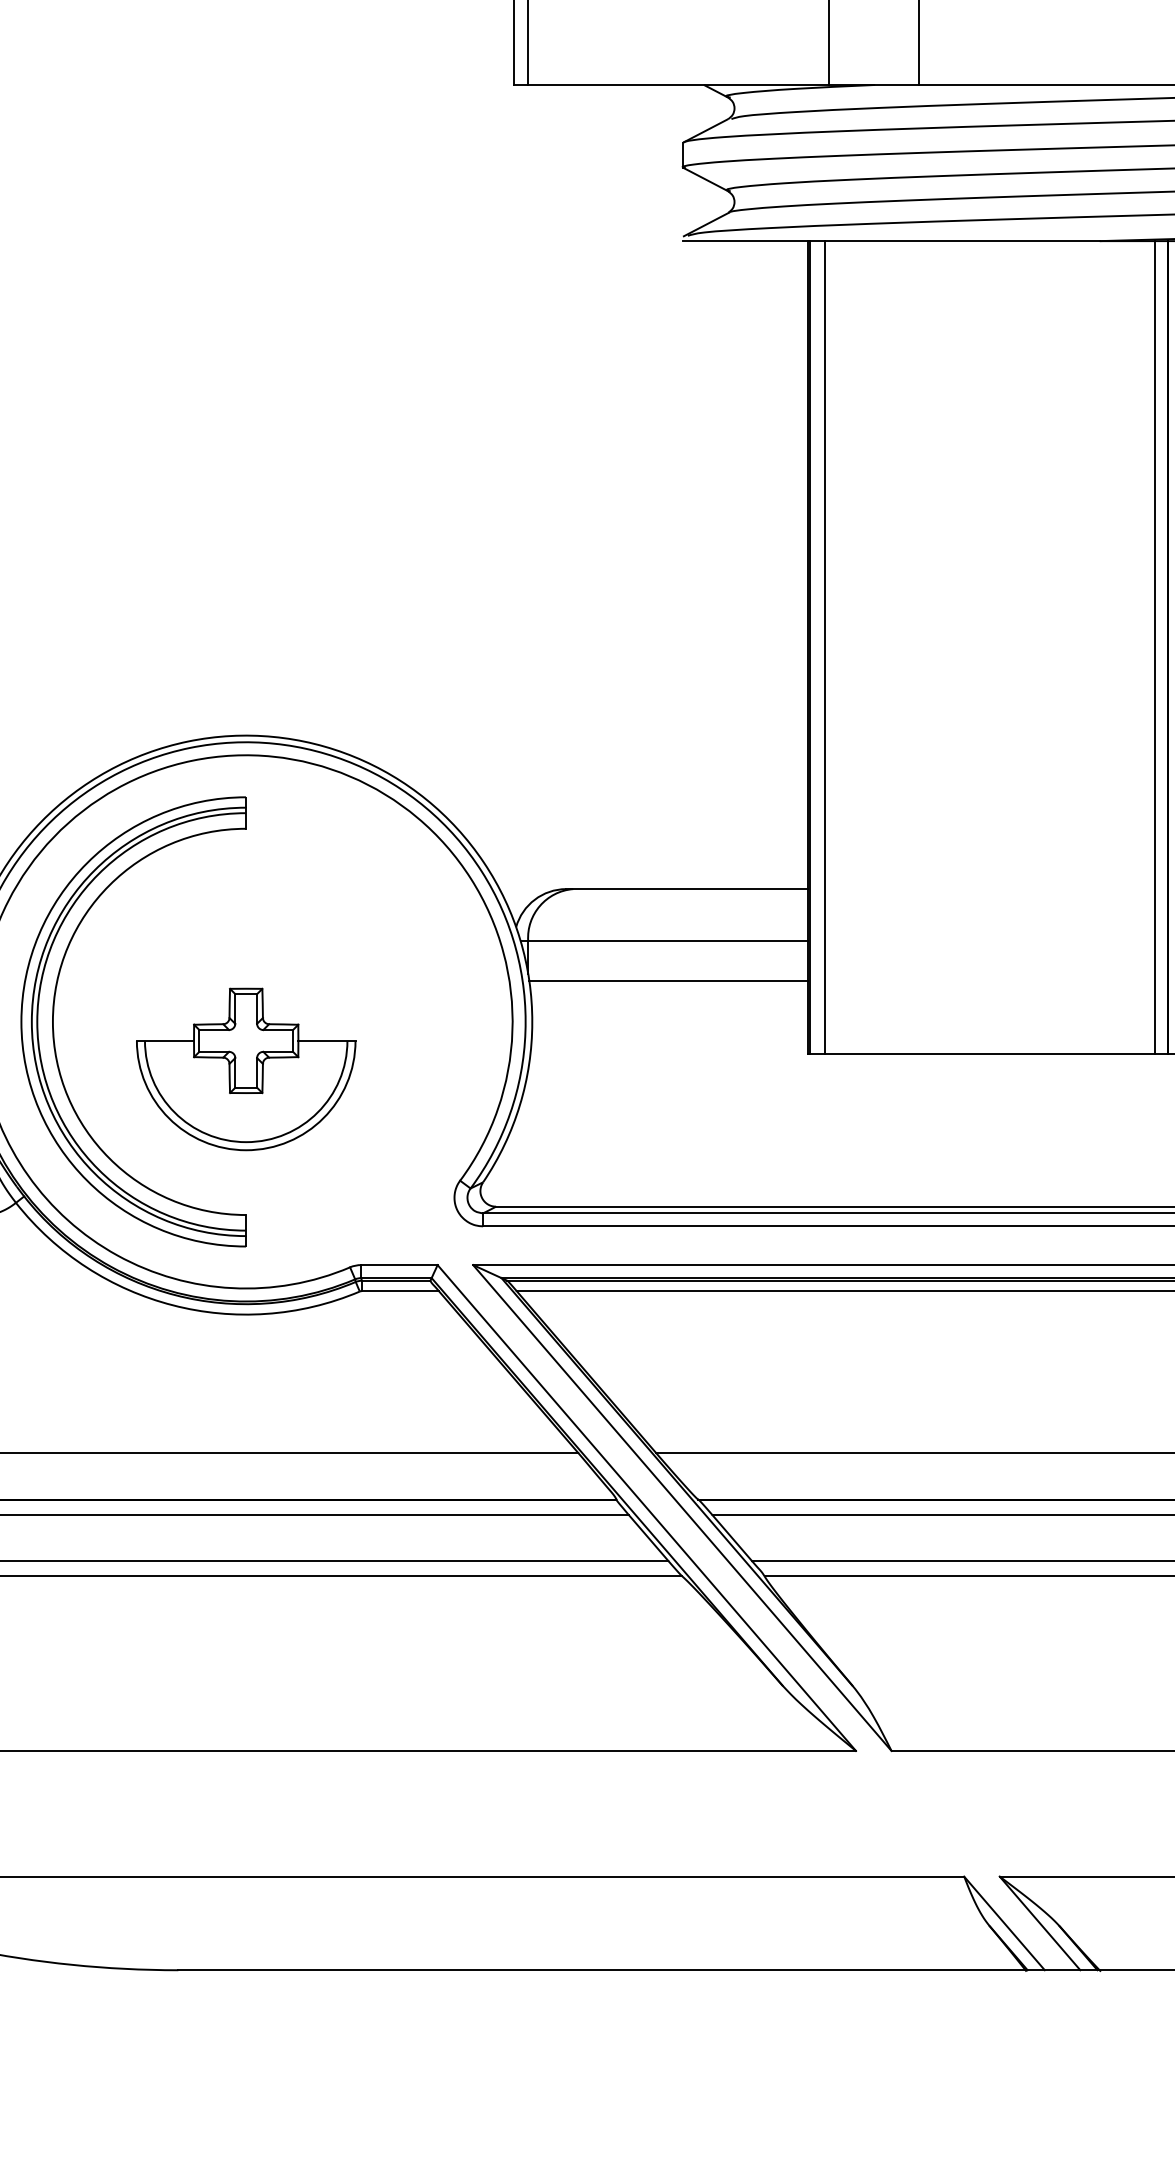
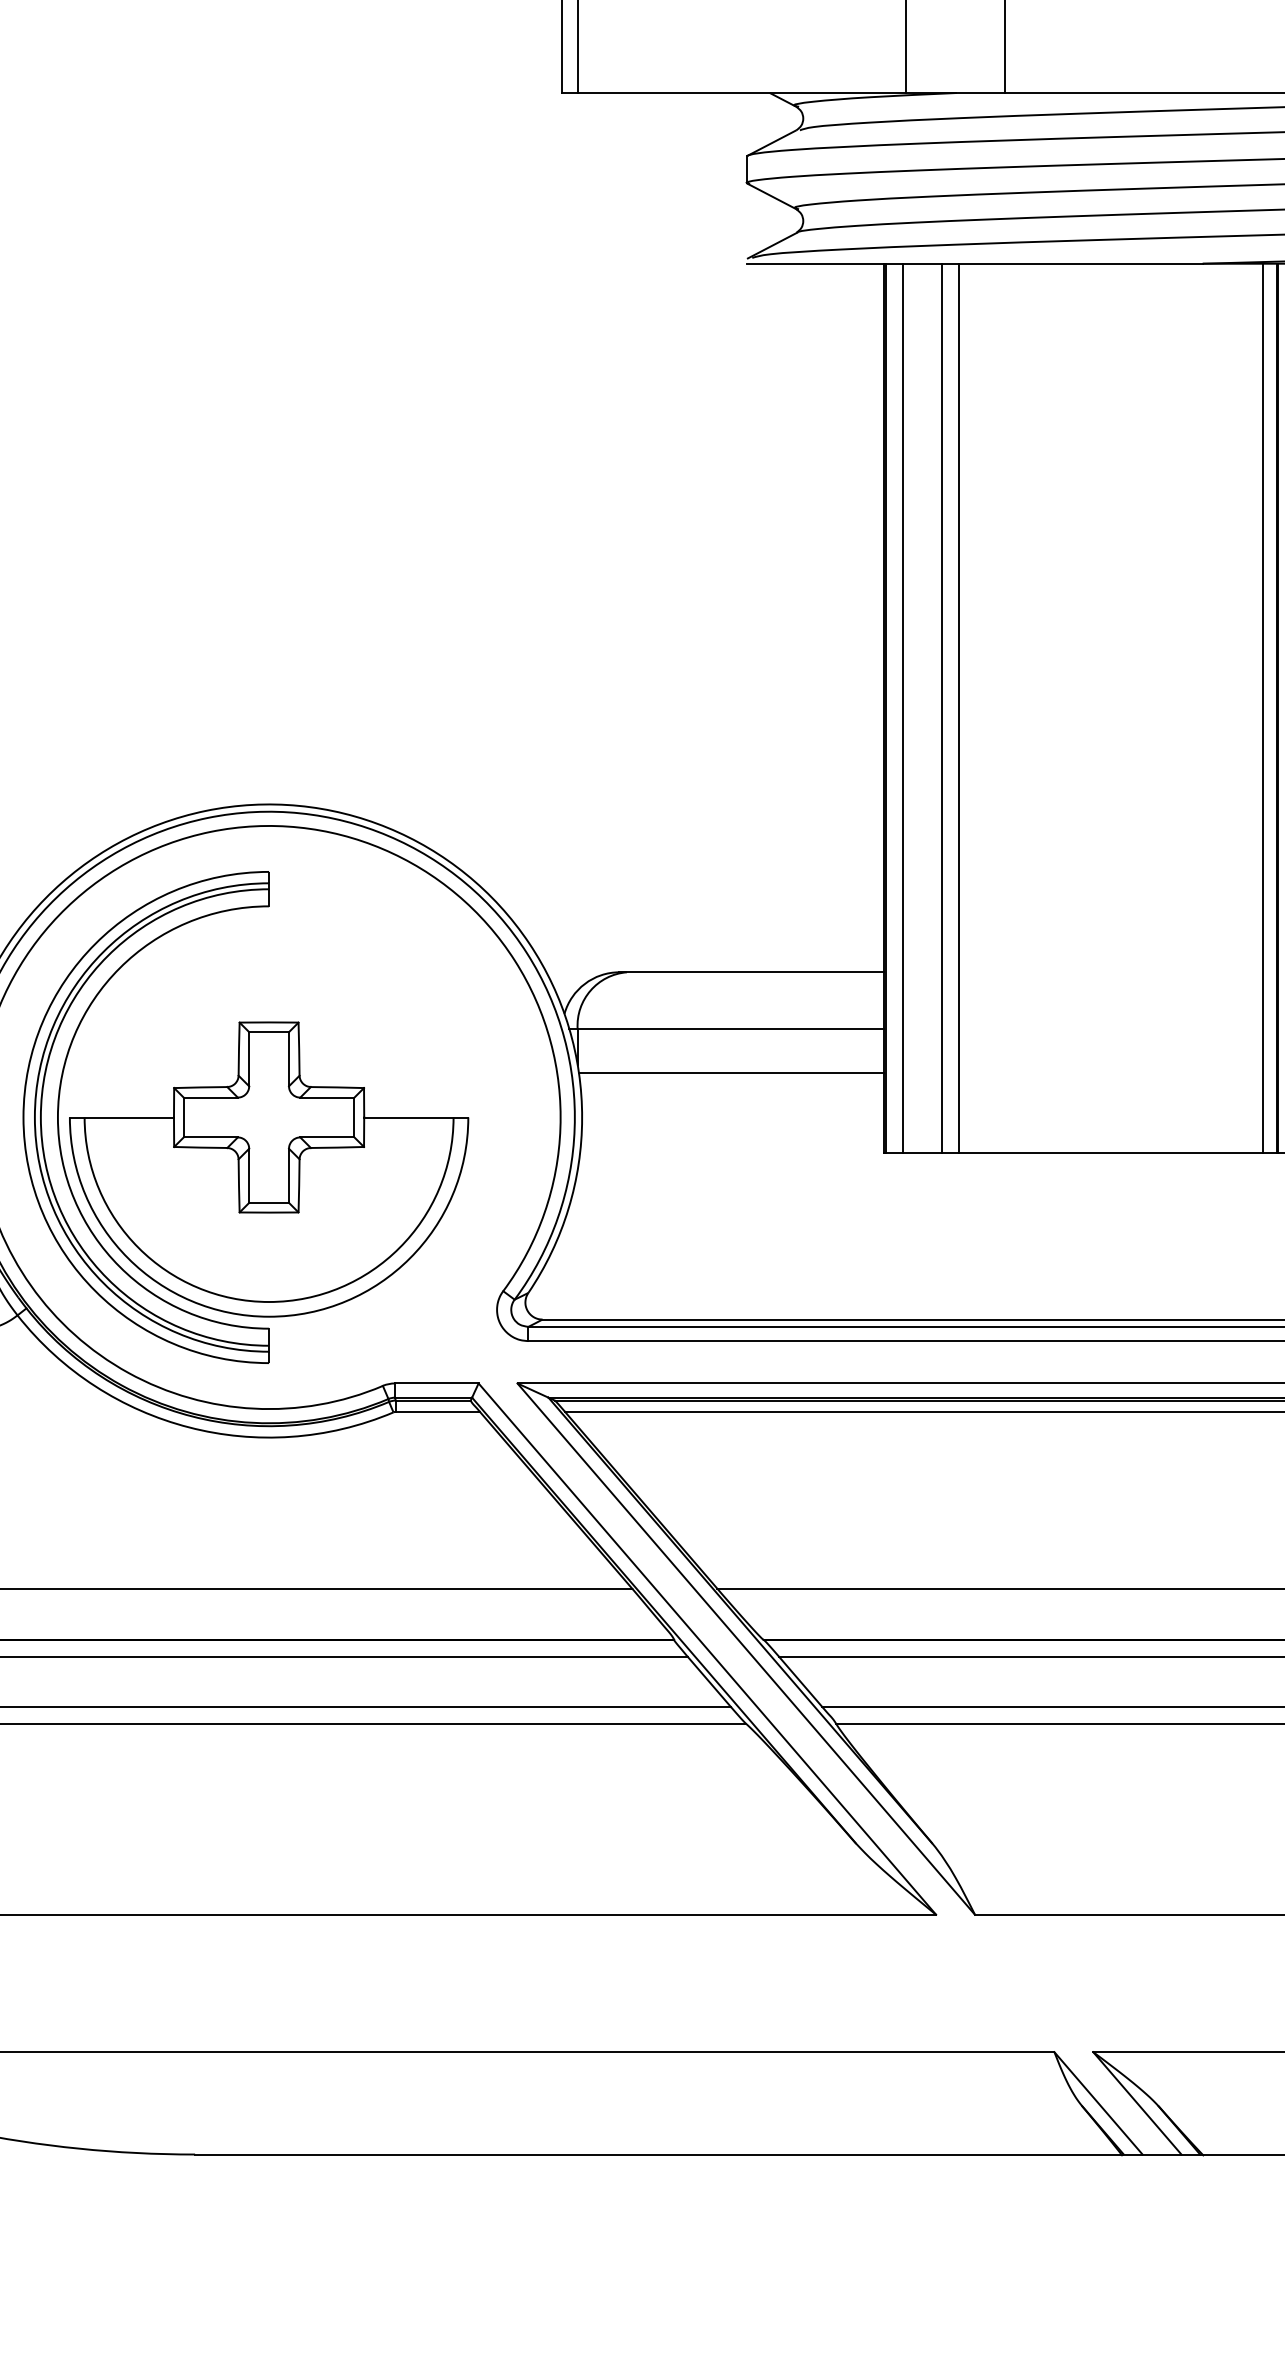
line: (861, 647) -> (942, 708), added
line: (876, 647) -> (958, 708), added
part: (246, 1069) -> (269, 1169), size x1.67

